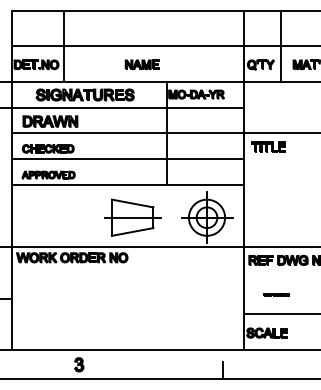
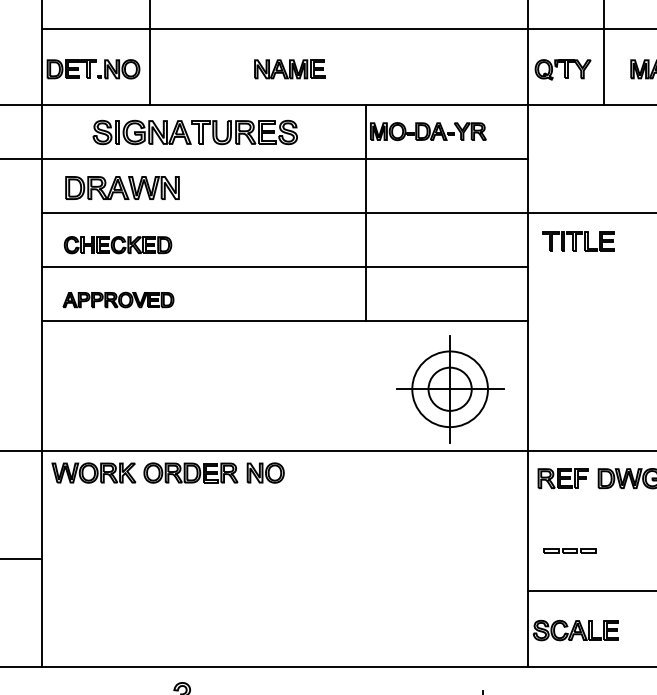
part: (141, 64) -> (287, 68), moved
part: (132, 217) -> (294, 388), removed
line: (276, 294) -> (570, 549), moved

